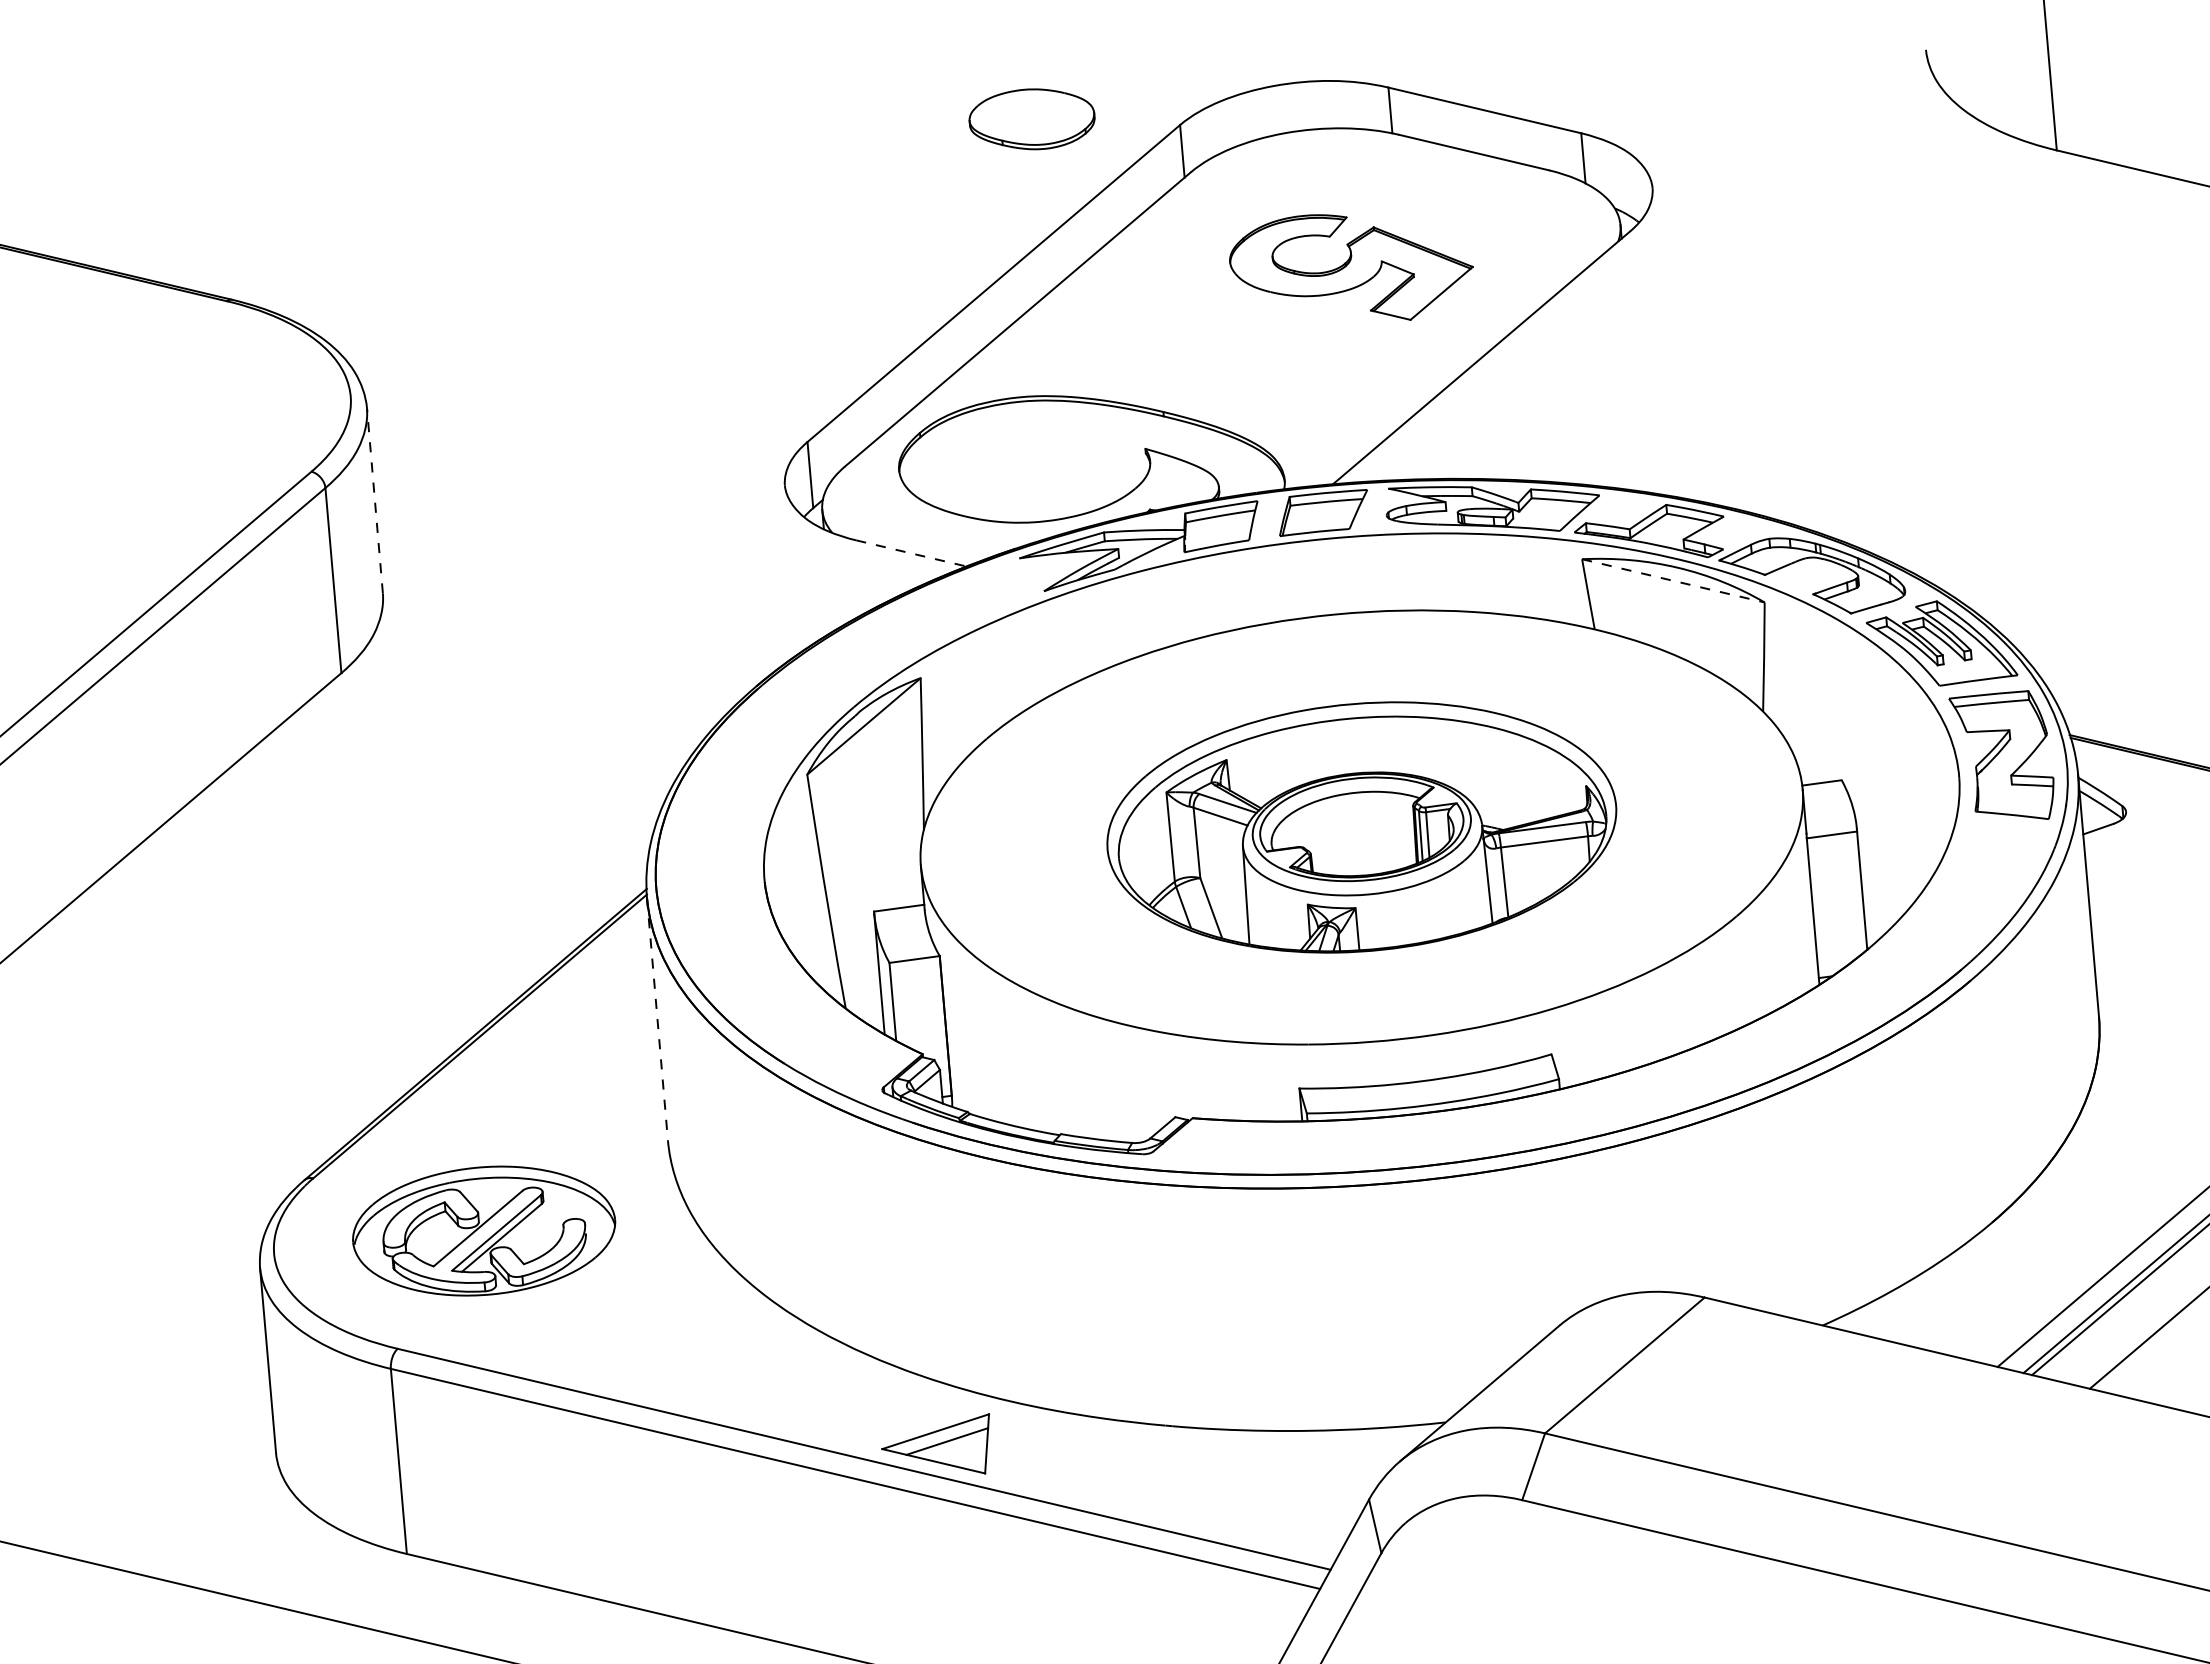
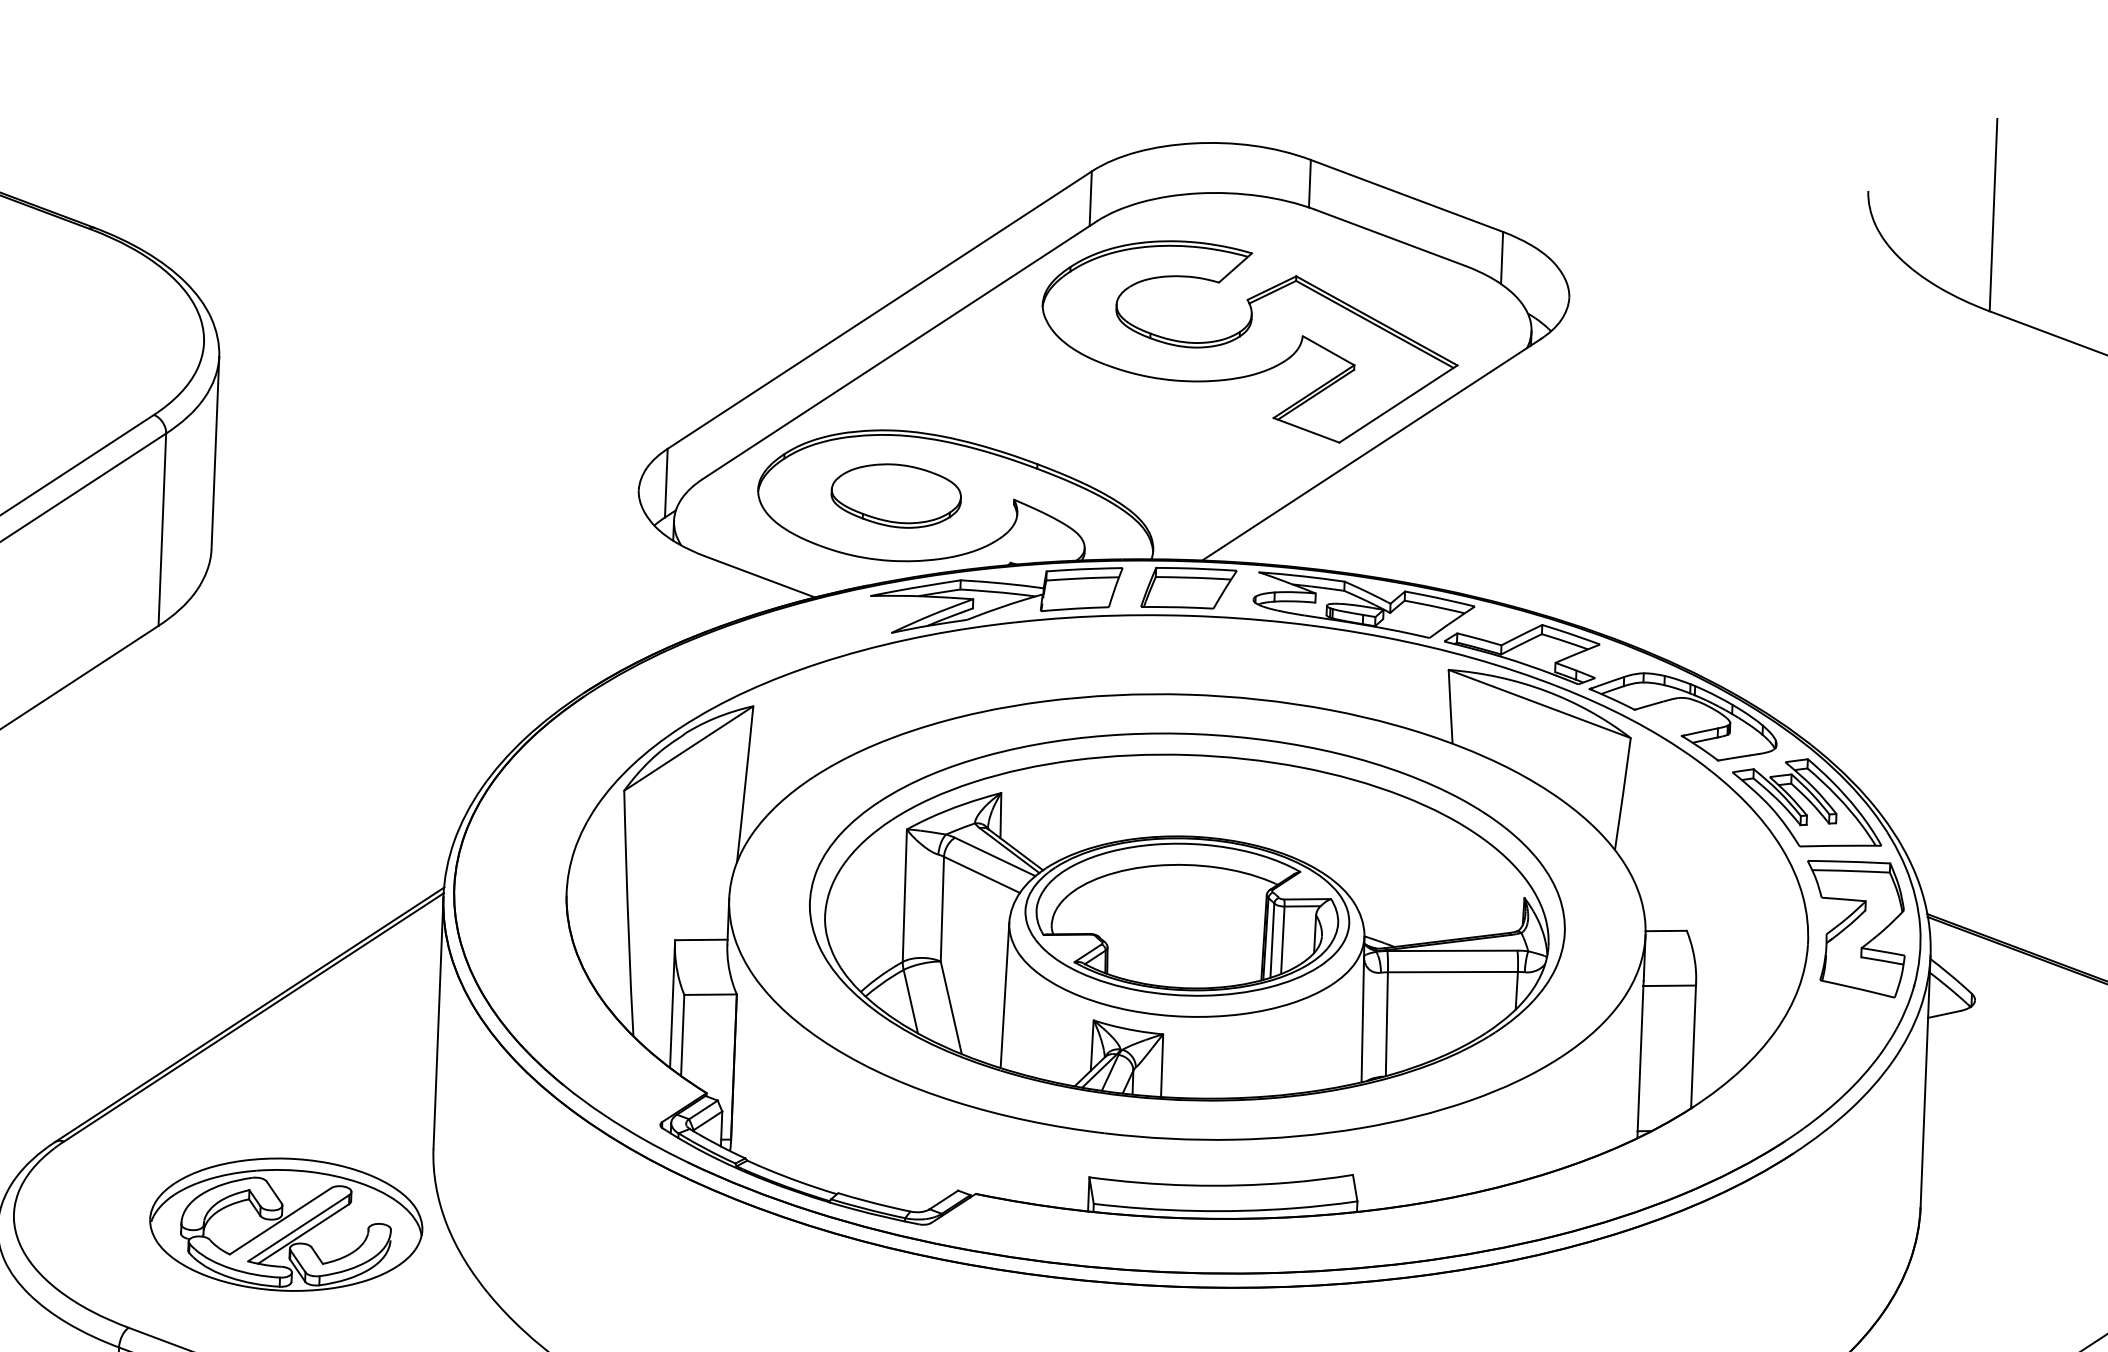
part: (1031, 119) -> (895, 495), moved
part: (1351, 267) -> (1249, 340), size x1.67
line: (374, 500) -> (214, 452), dashed -> solid
line: (911, 553) -> (760, 576), dashed -> solid
line: (1673, 580) -> (1539, 703), dashed -> solid
part: (1361, 827) -> (1187, 917), size x1.43
line: (657, 1019) -> (438, 1022), dashed -> solid
part: (484, 1230) -> (286, 1224), moved

